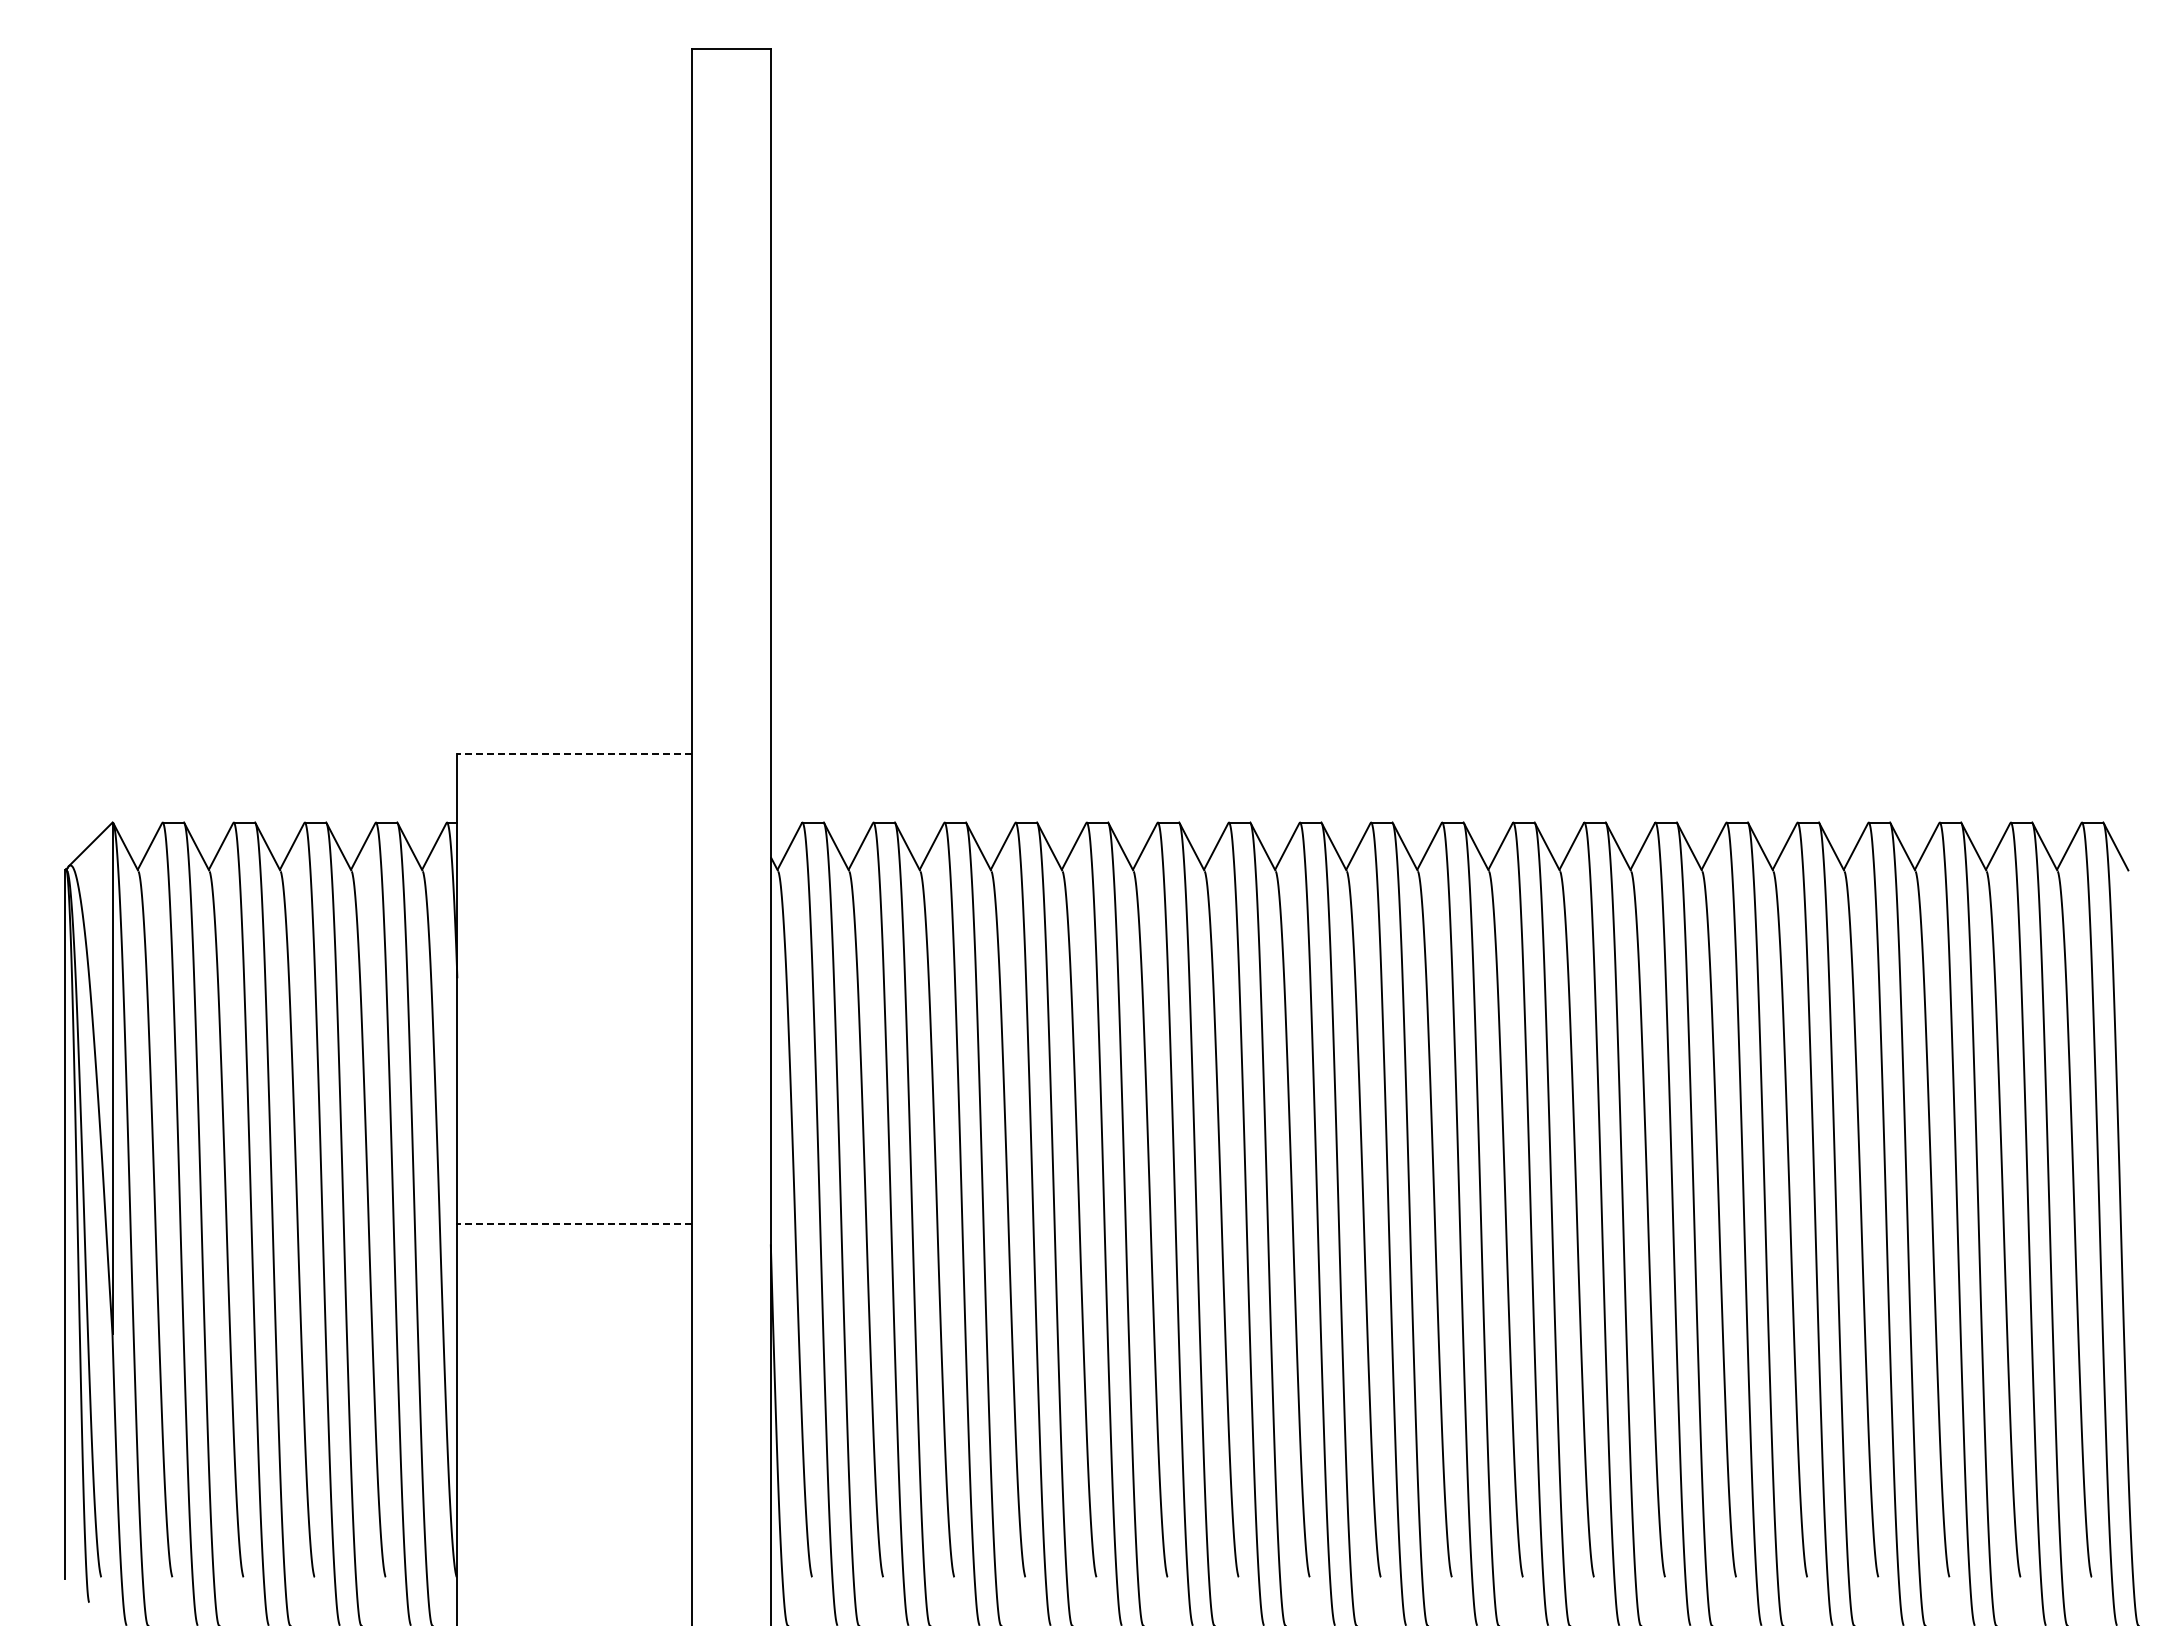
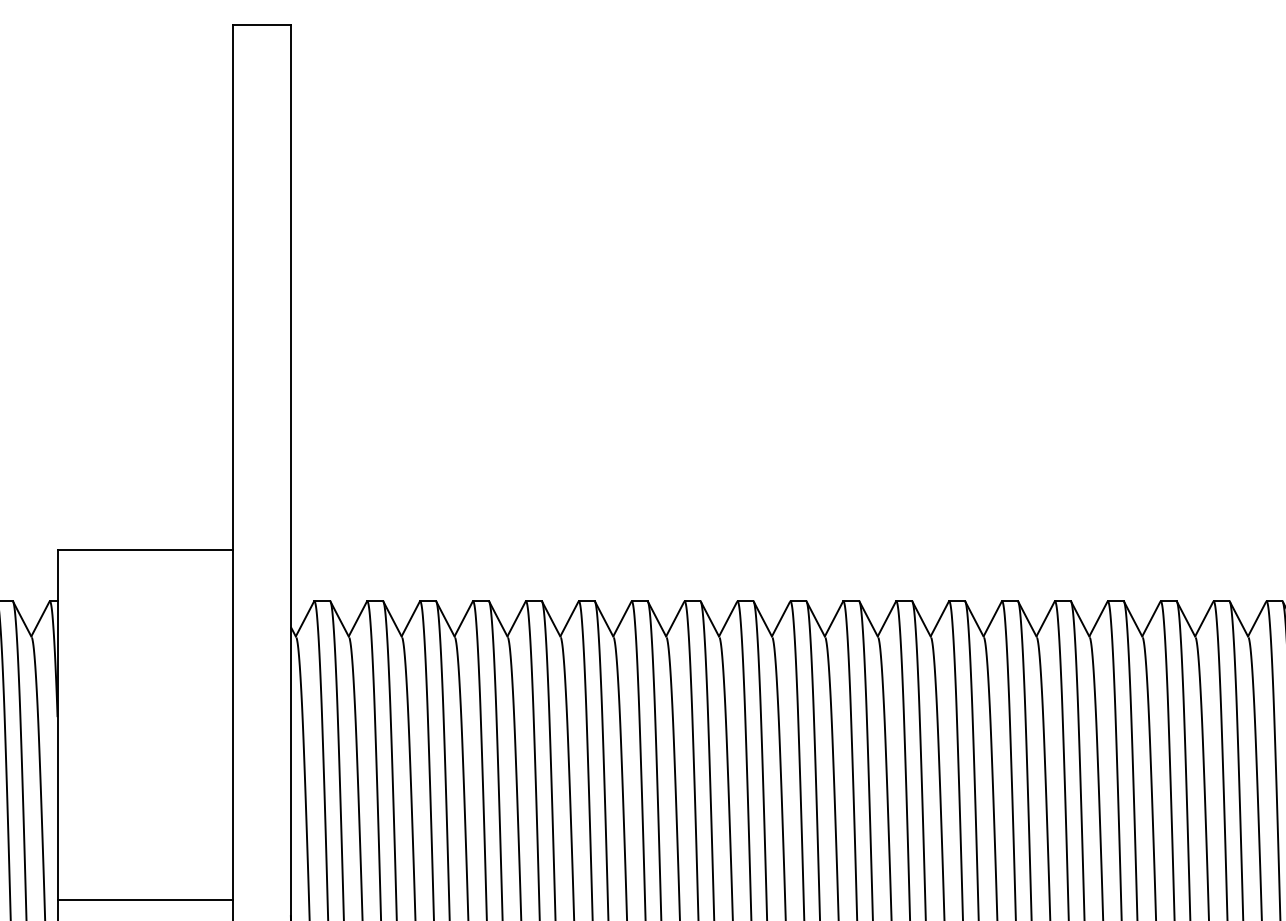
line: (574, 754) -> (144, 550), dashed -> solid
line: (574, 1224) -> (144, 900), dashed -> solid

